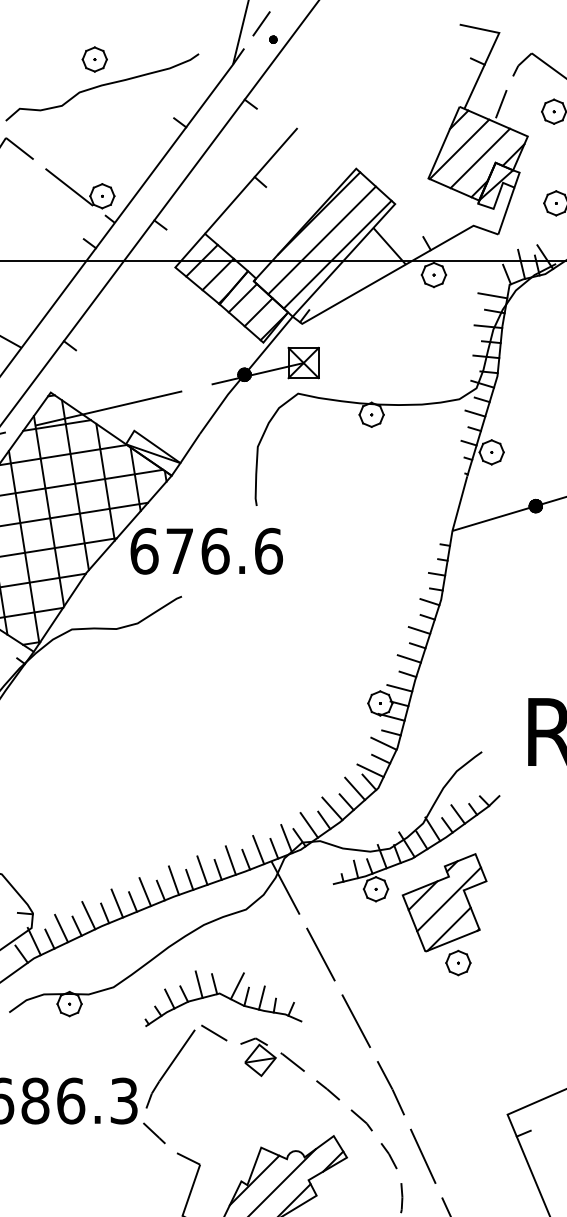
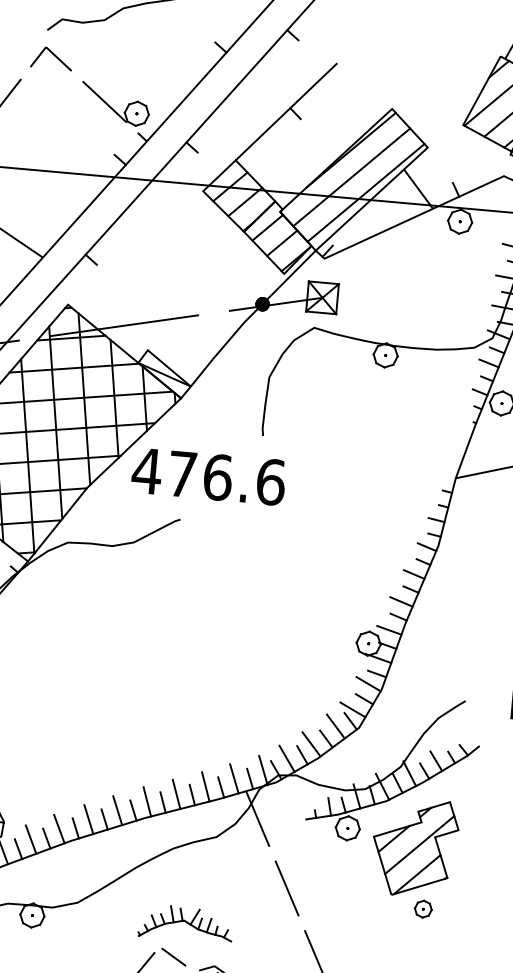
text: (144, 550) -> (147, 470), 676.6 -> 476.6
part: (458, 962) -> (423, 908), size x0.7
part: (223, 998) -> (186, 923), size x0.6

